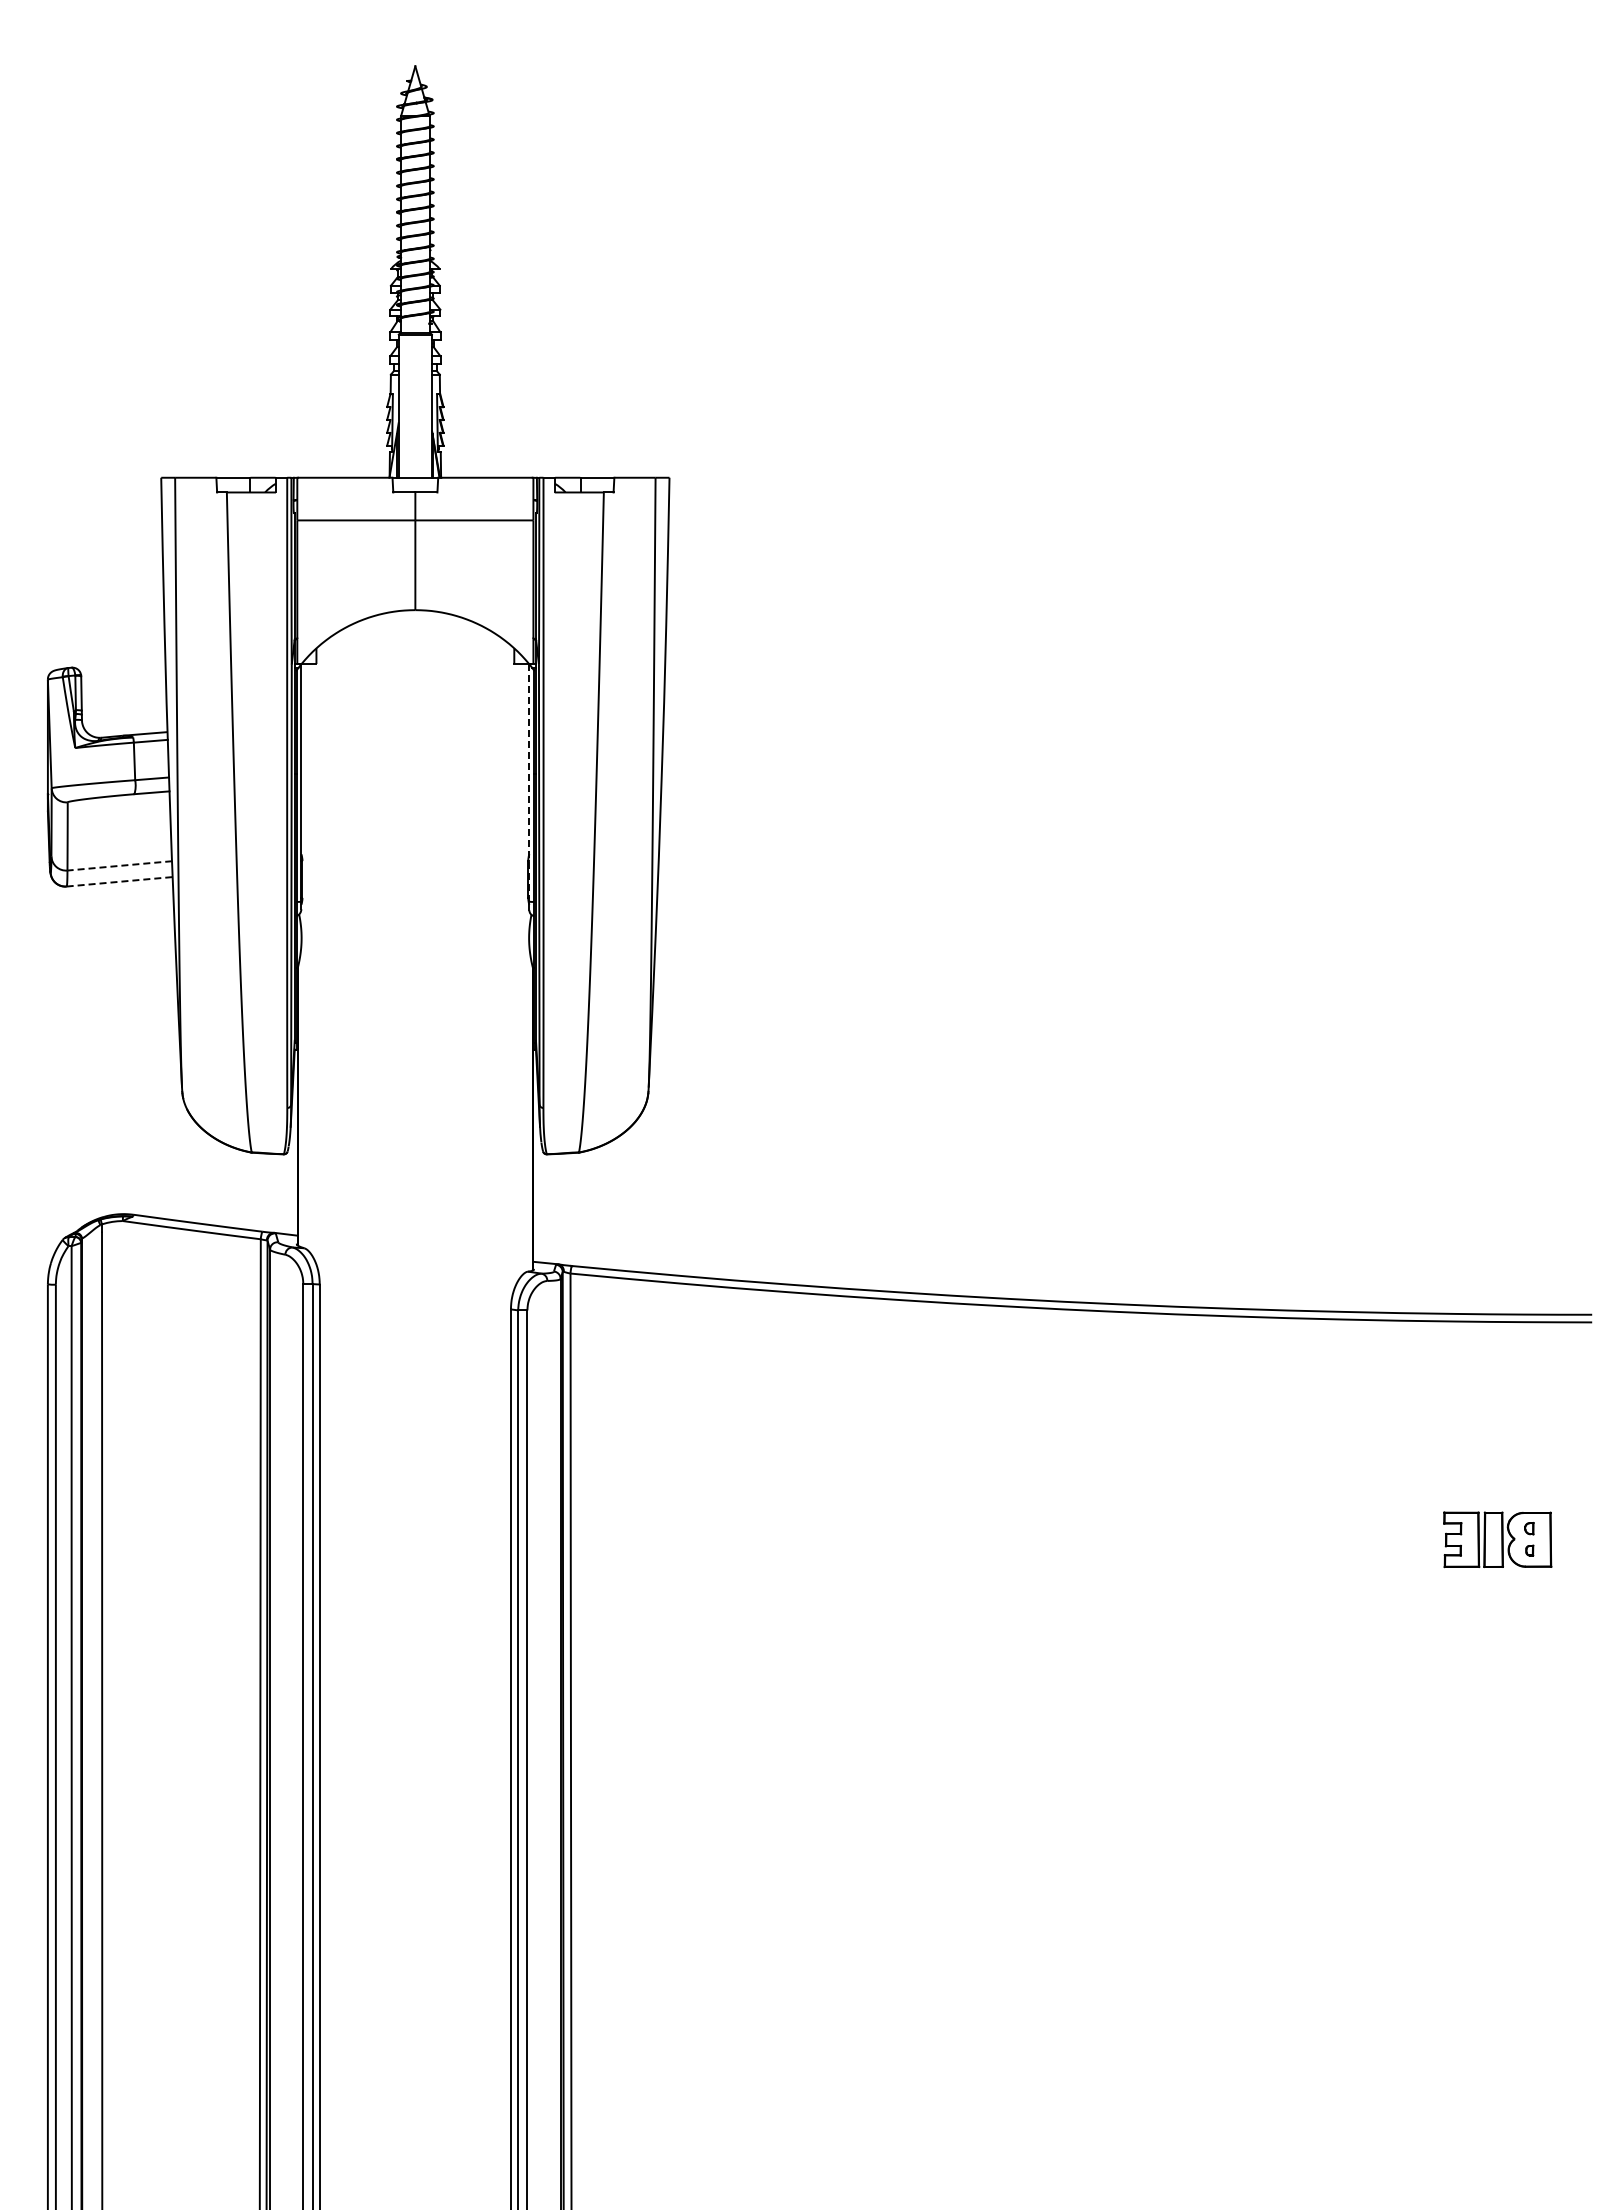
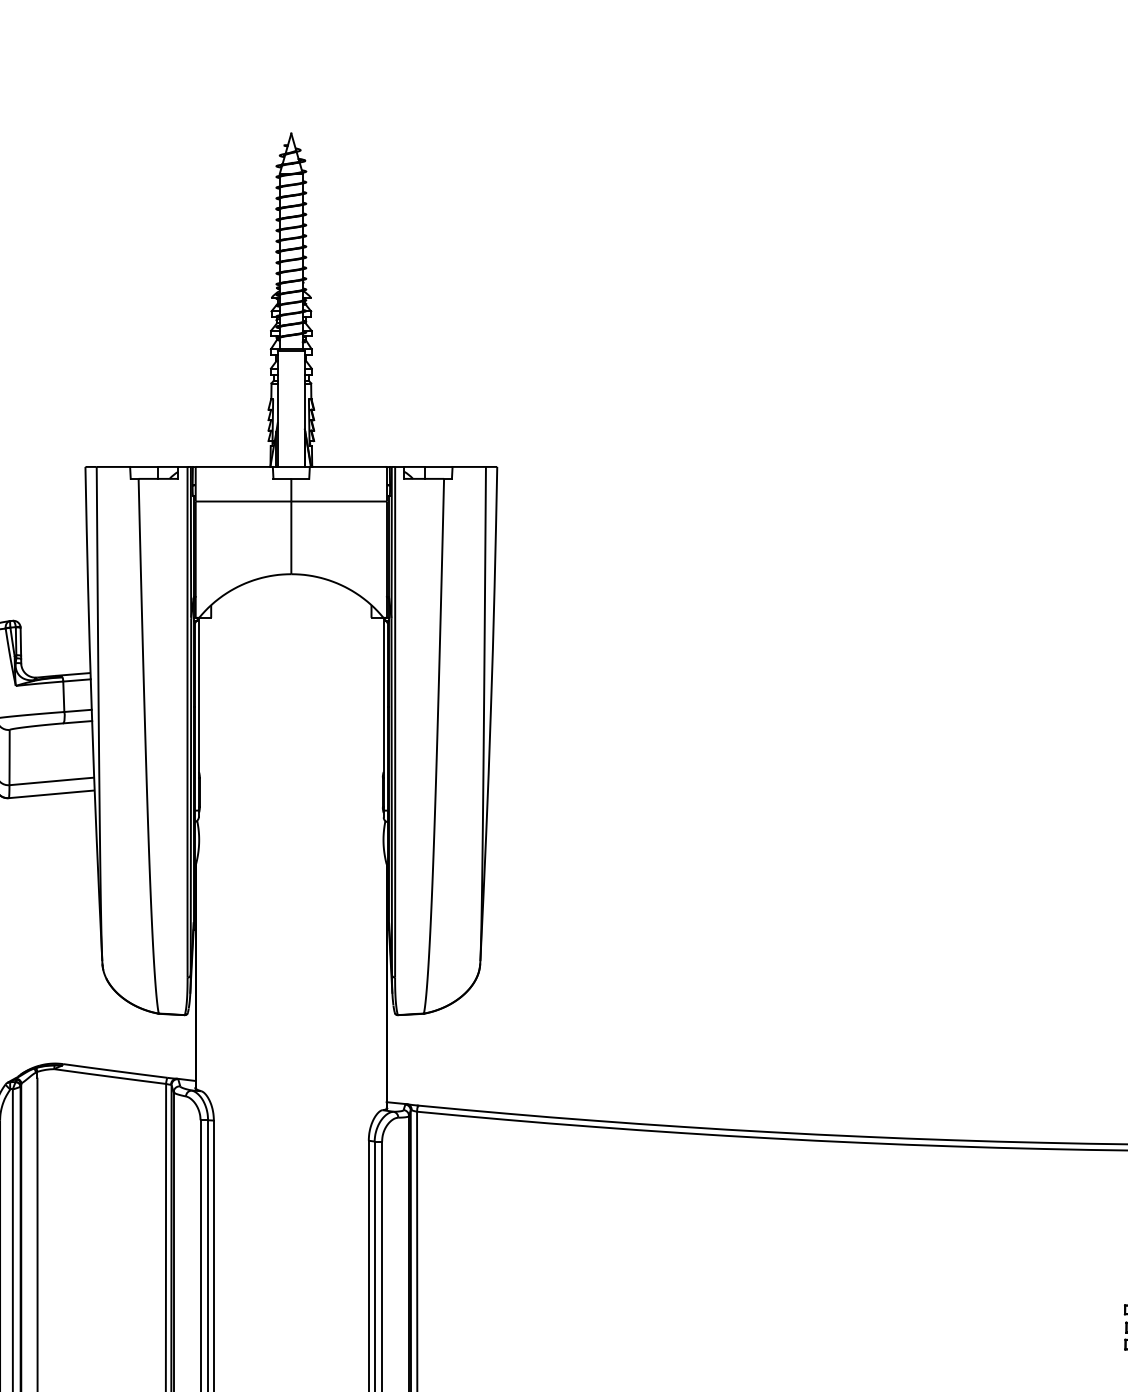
line: (529, 783) -> (383, 714), dashed -> solid
line: (120, 865) -> (52, 781), dashed -> solid
line: (120, 881) -> (52, 794), dashed -> solid

